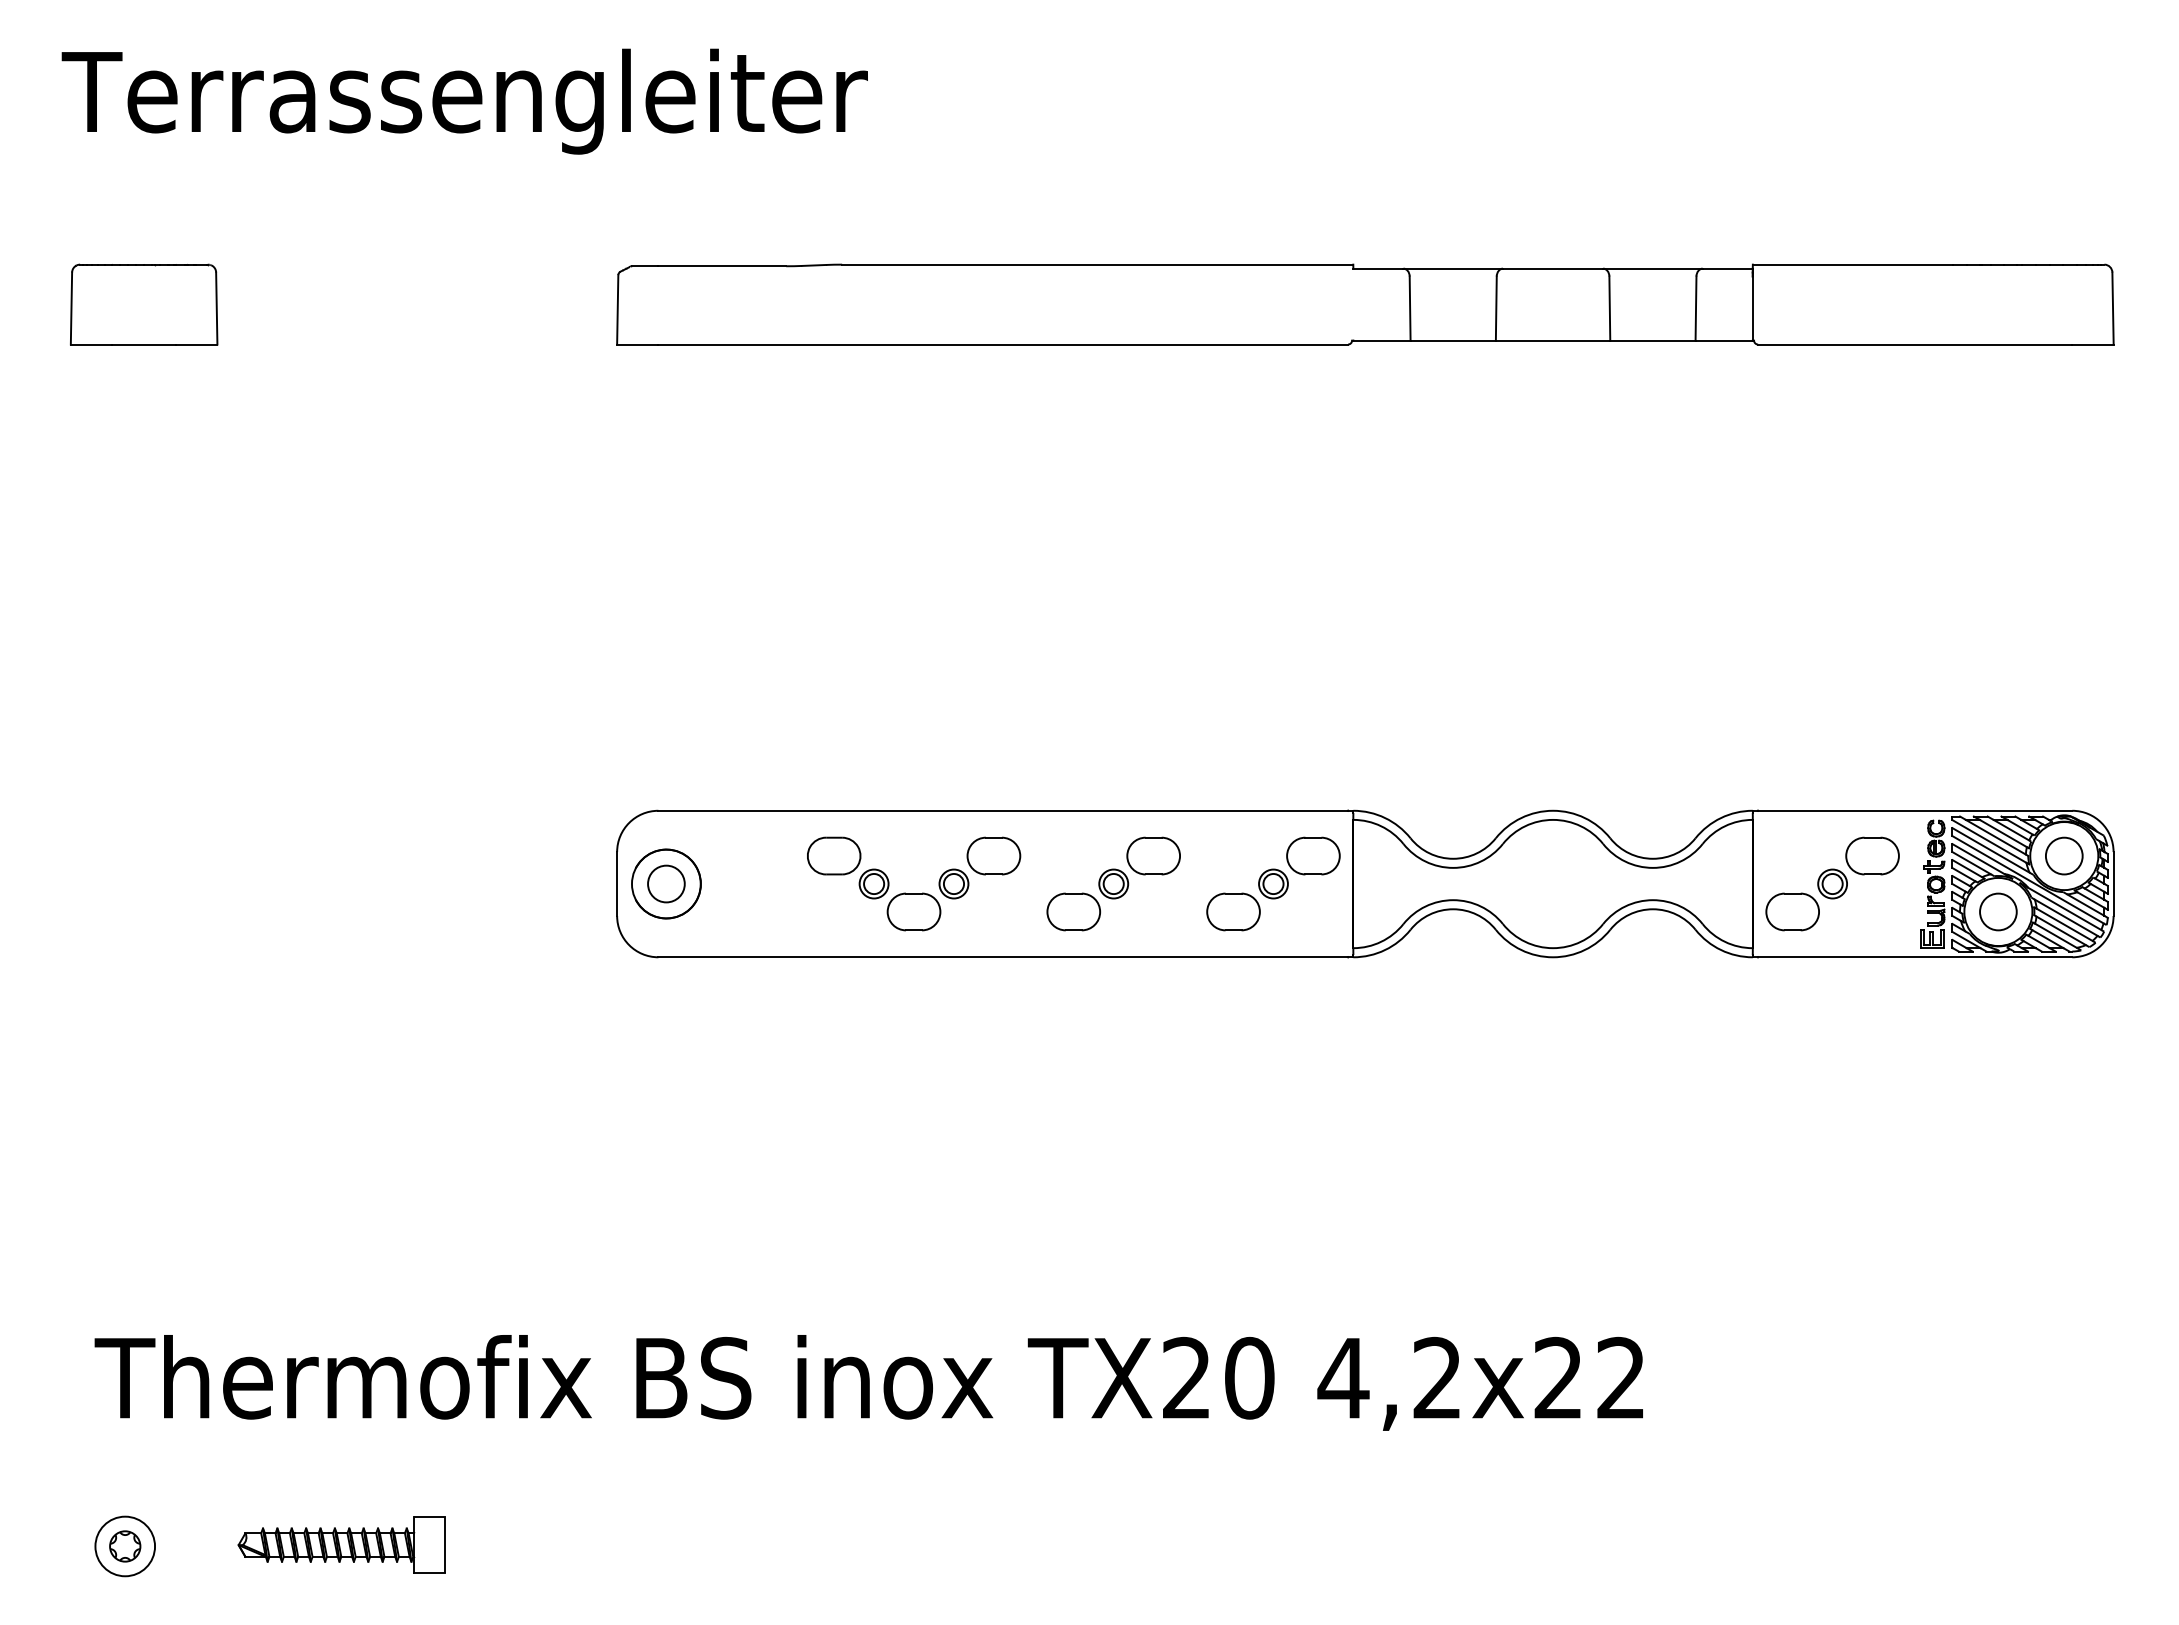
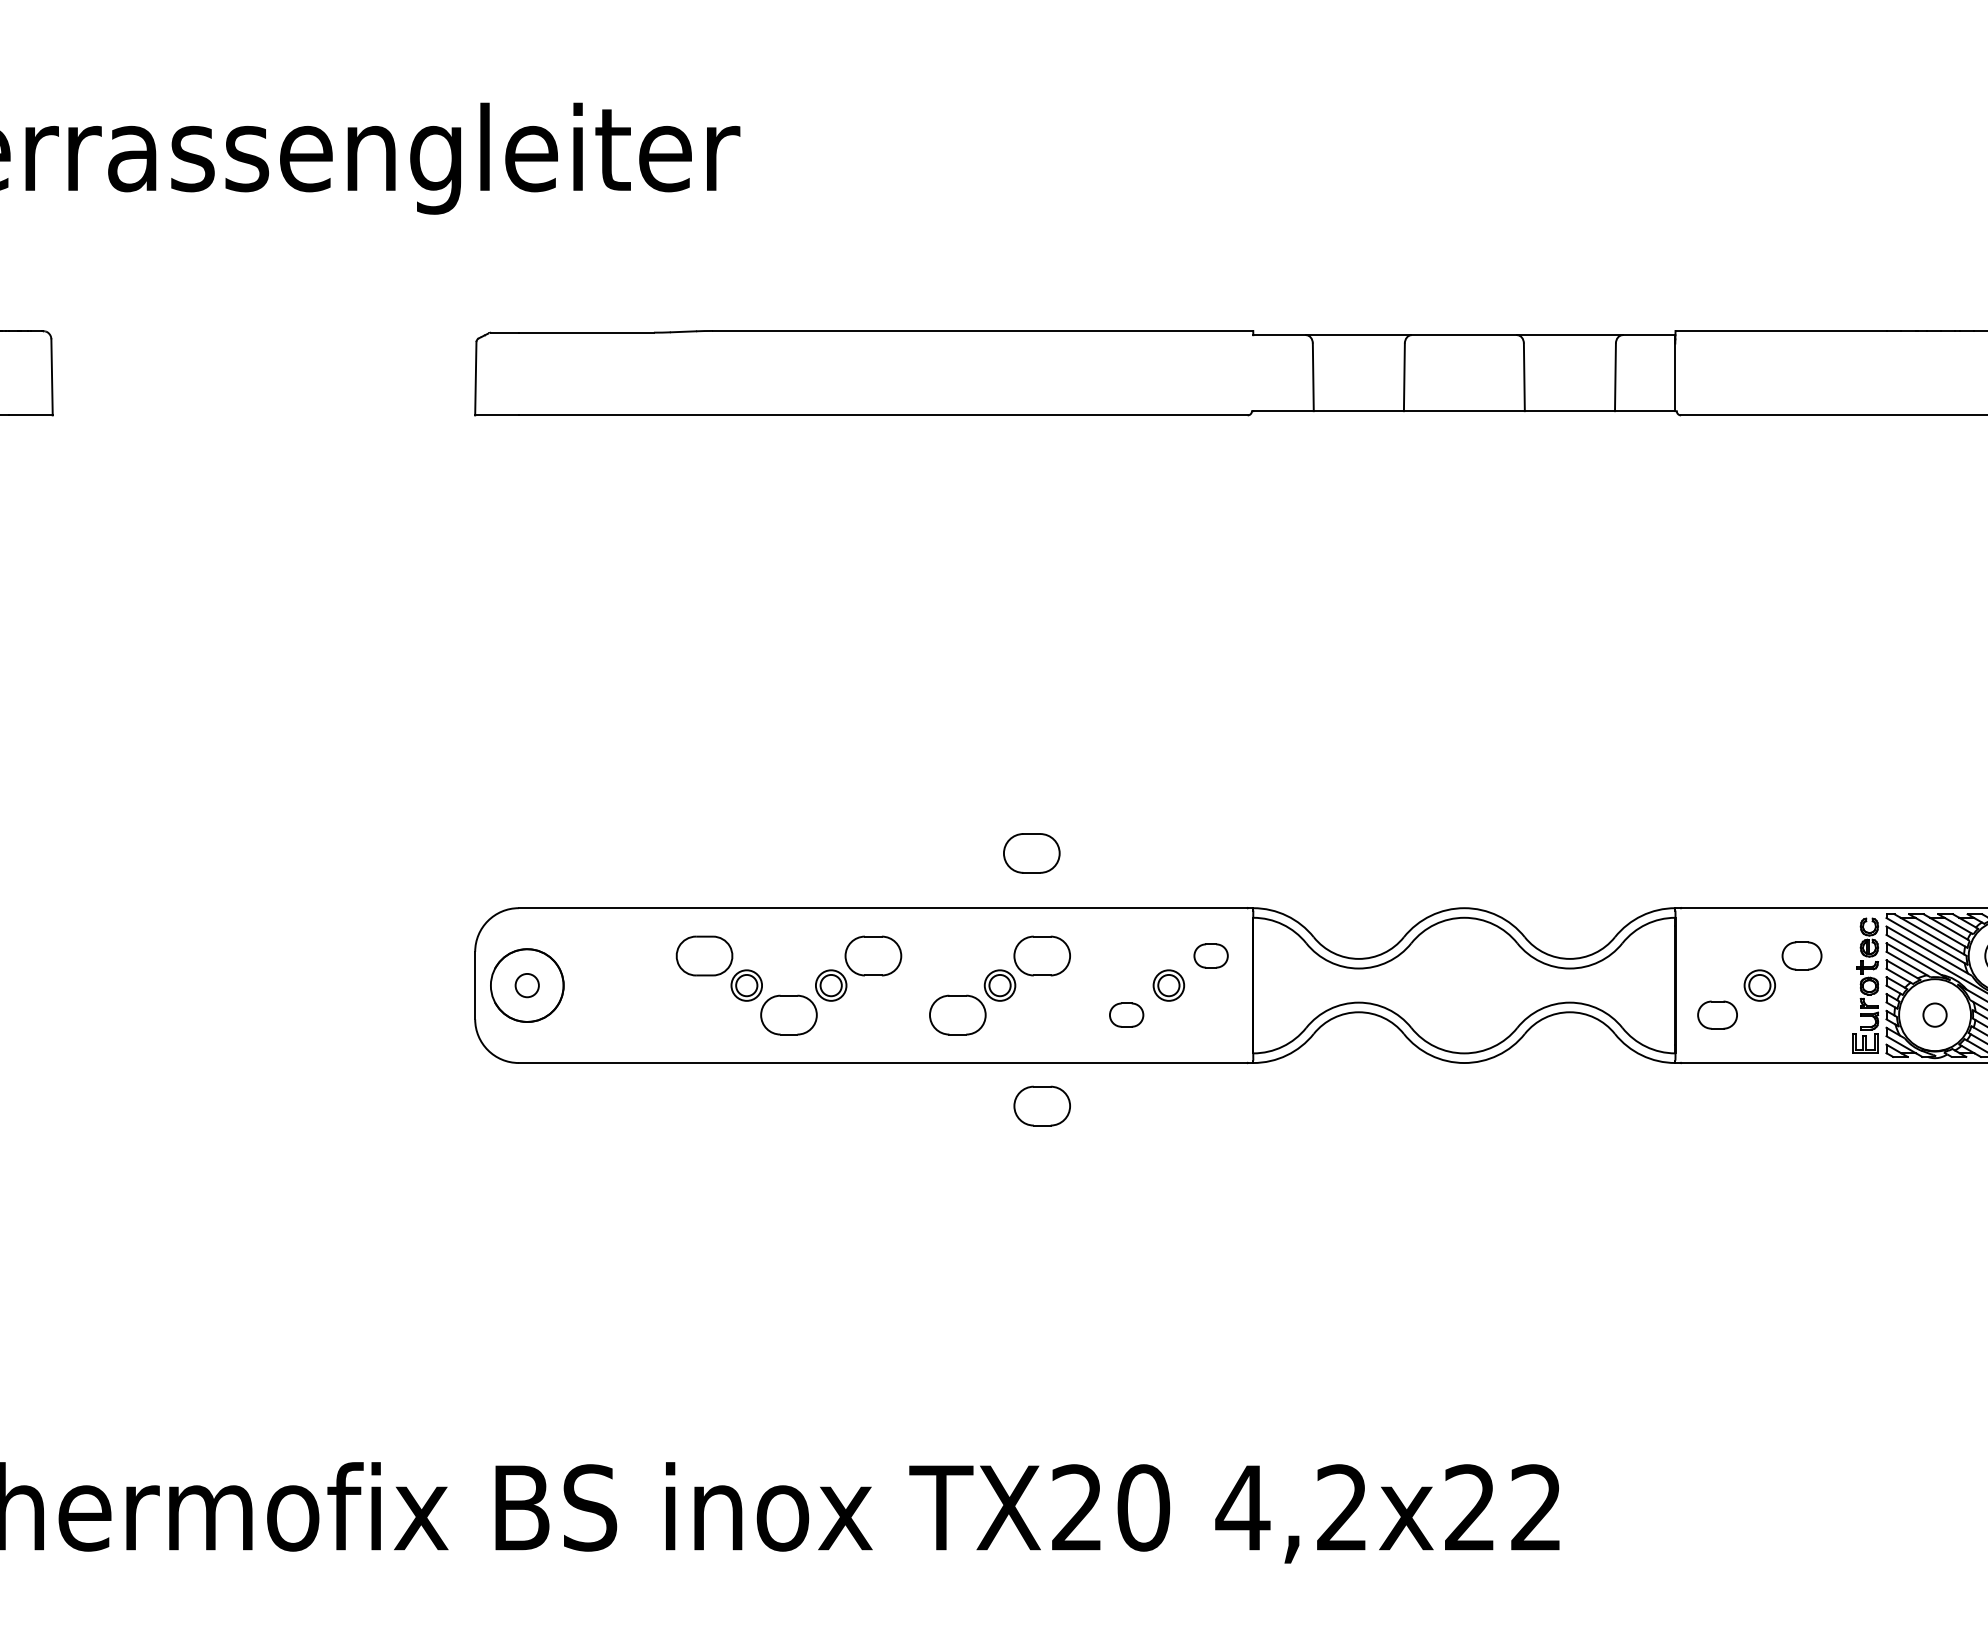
part: (1143, 758) -> (1031, 852), added
part: (1313, 855) -> (1211, 955), size x0.6
part: (1872, 855) -> (1801, 955), size x0.7
circle: (666, 883) -> (527, 985), size x0.6
part: (1233, 911) -> (1126, 1014), size x0.6
part: (1792, 911) -> (1717, 1014), size x0.7
circle: (1998, 911) -> (1935, 1014), size x0.6
part: (1153, 997) -> (1042, 1105), added

